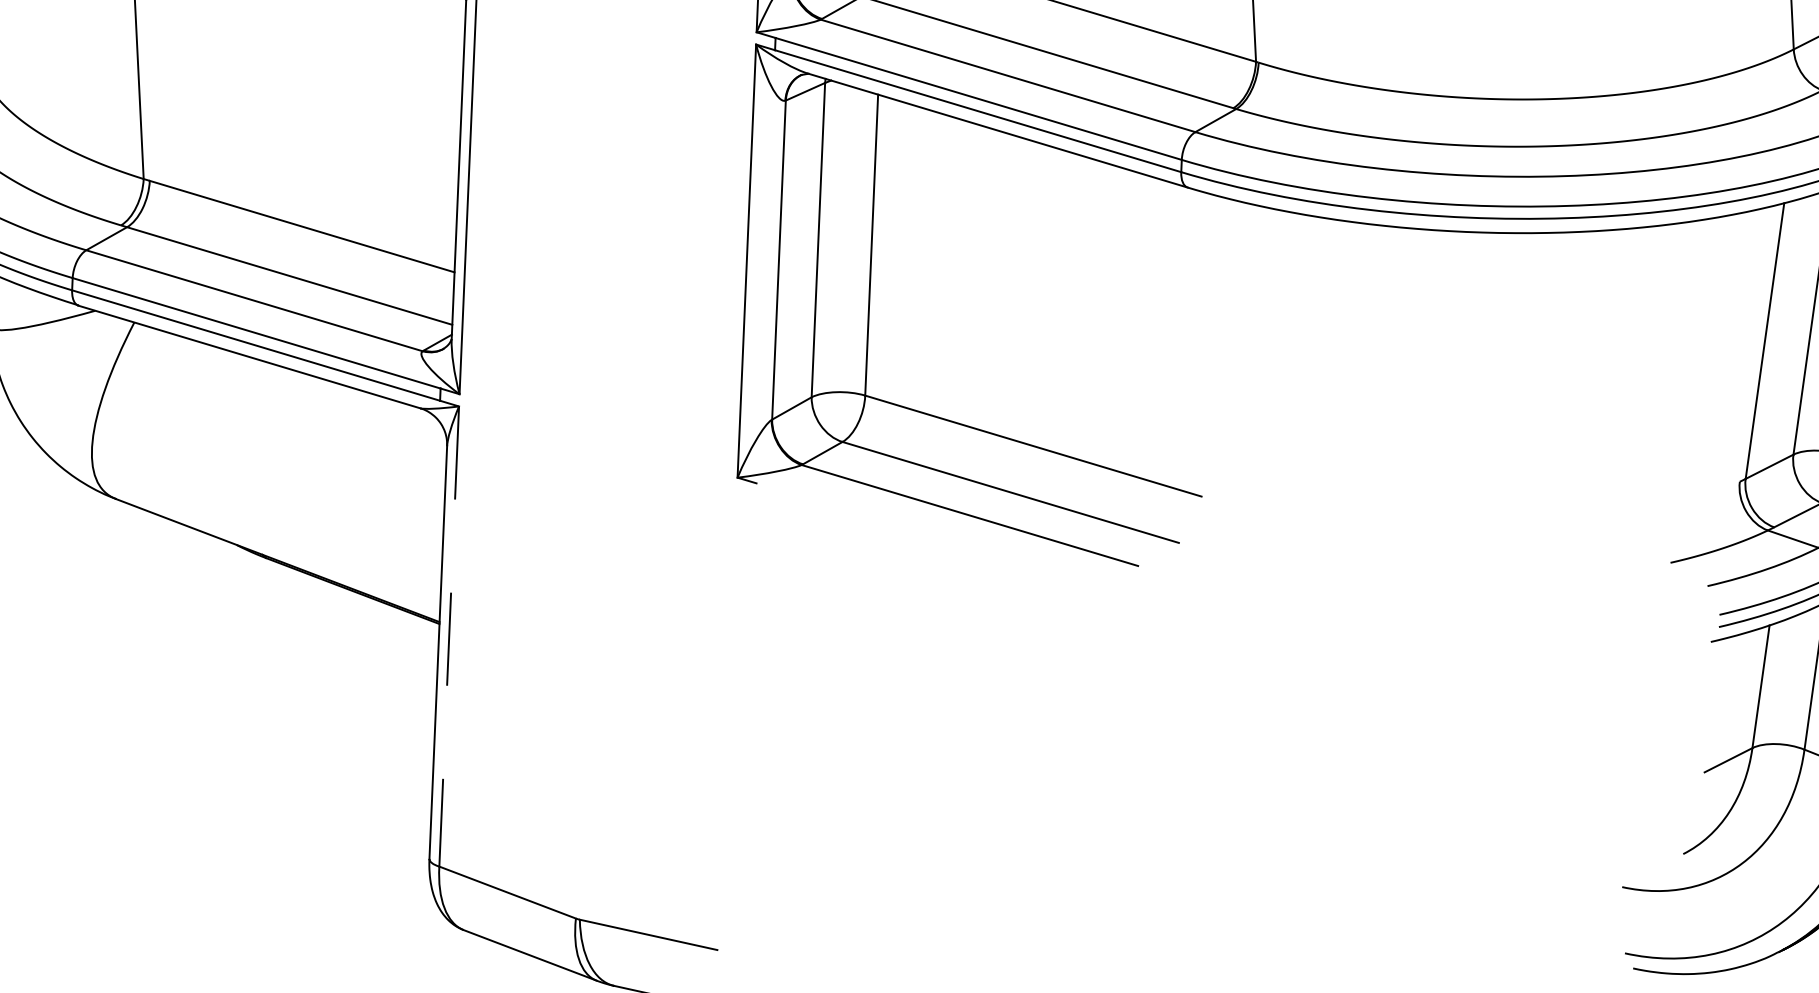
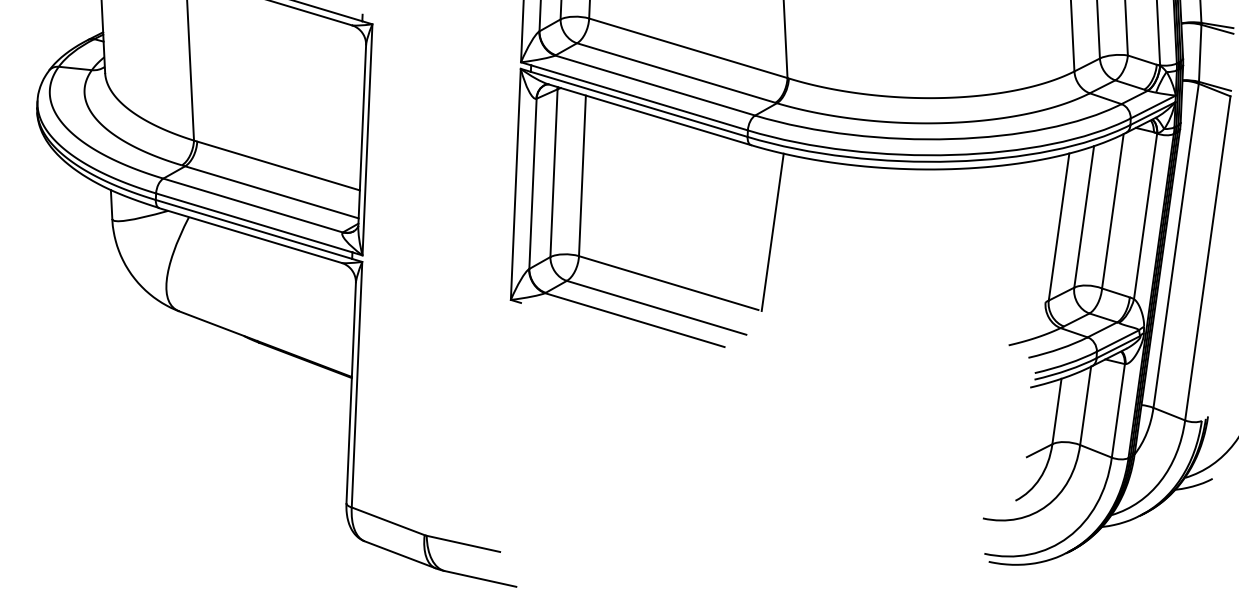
line: (1227, 351) -> (772, 232), added
line: (450, 636) -> (357, 384), dashed -> solid

